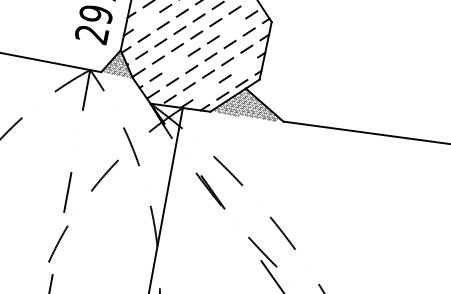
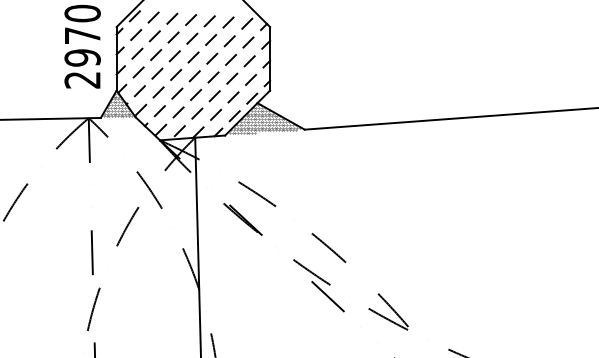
line: (146, 20) -> (137, 53), added
line: (232, 27) -> (229, 41), added
line: (175, 64) -> (177, 93), added
line: (244, 65) -> (250, 79), added
line: (205, 90) -> (215, 114), added

